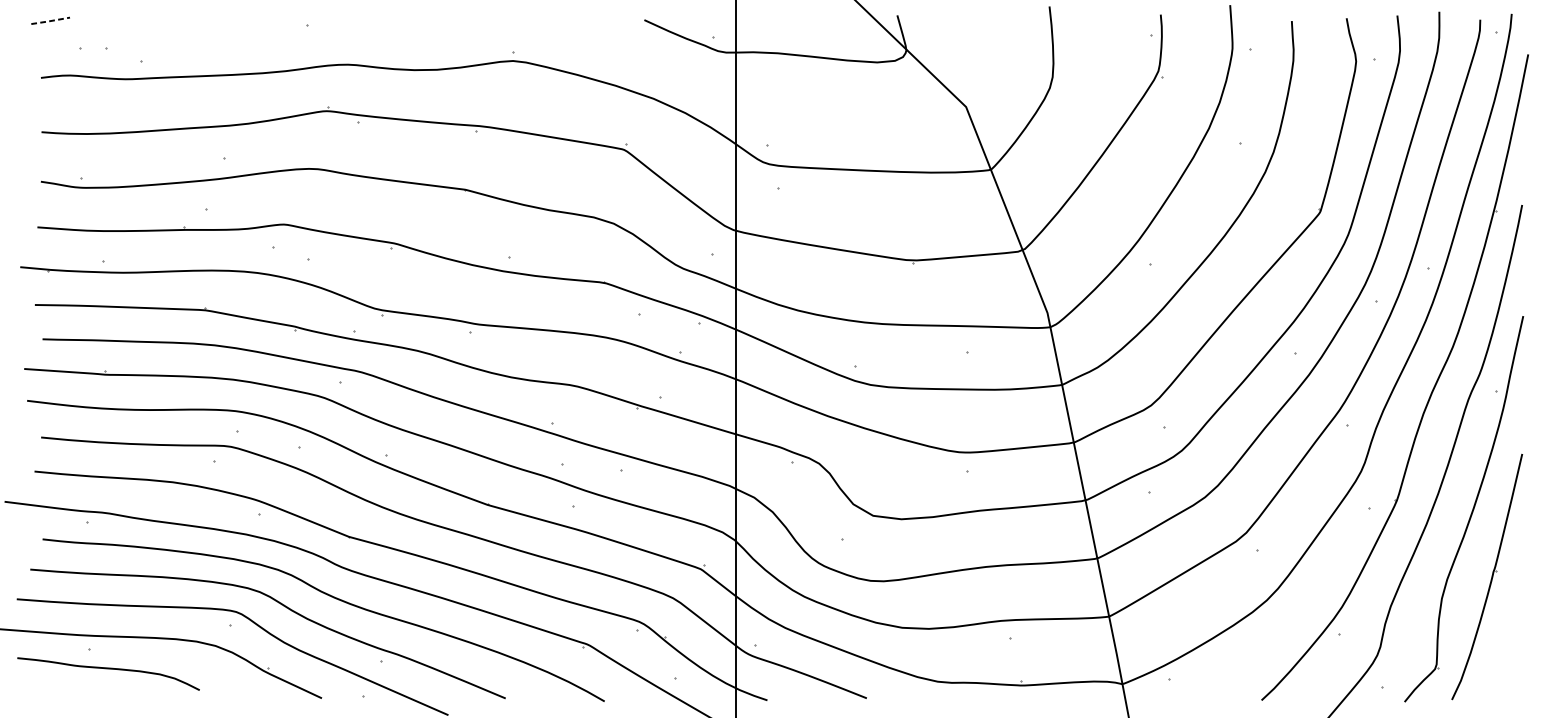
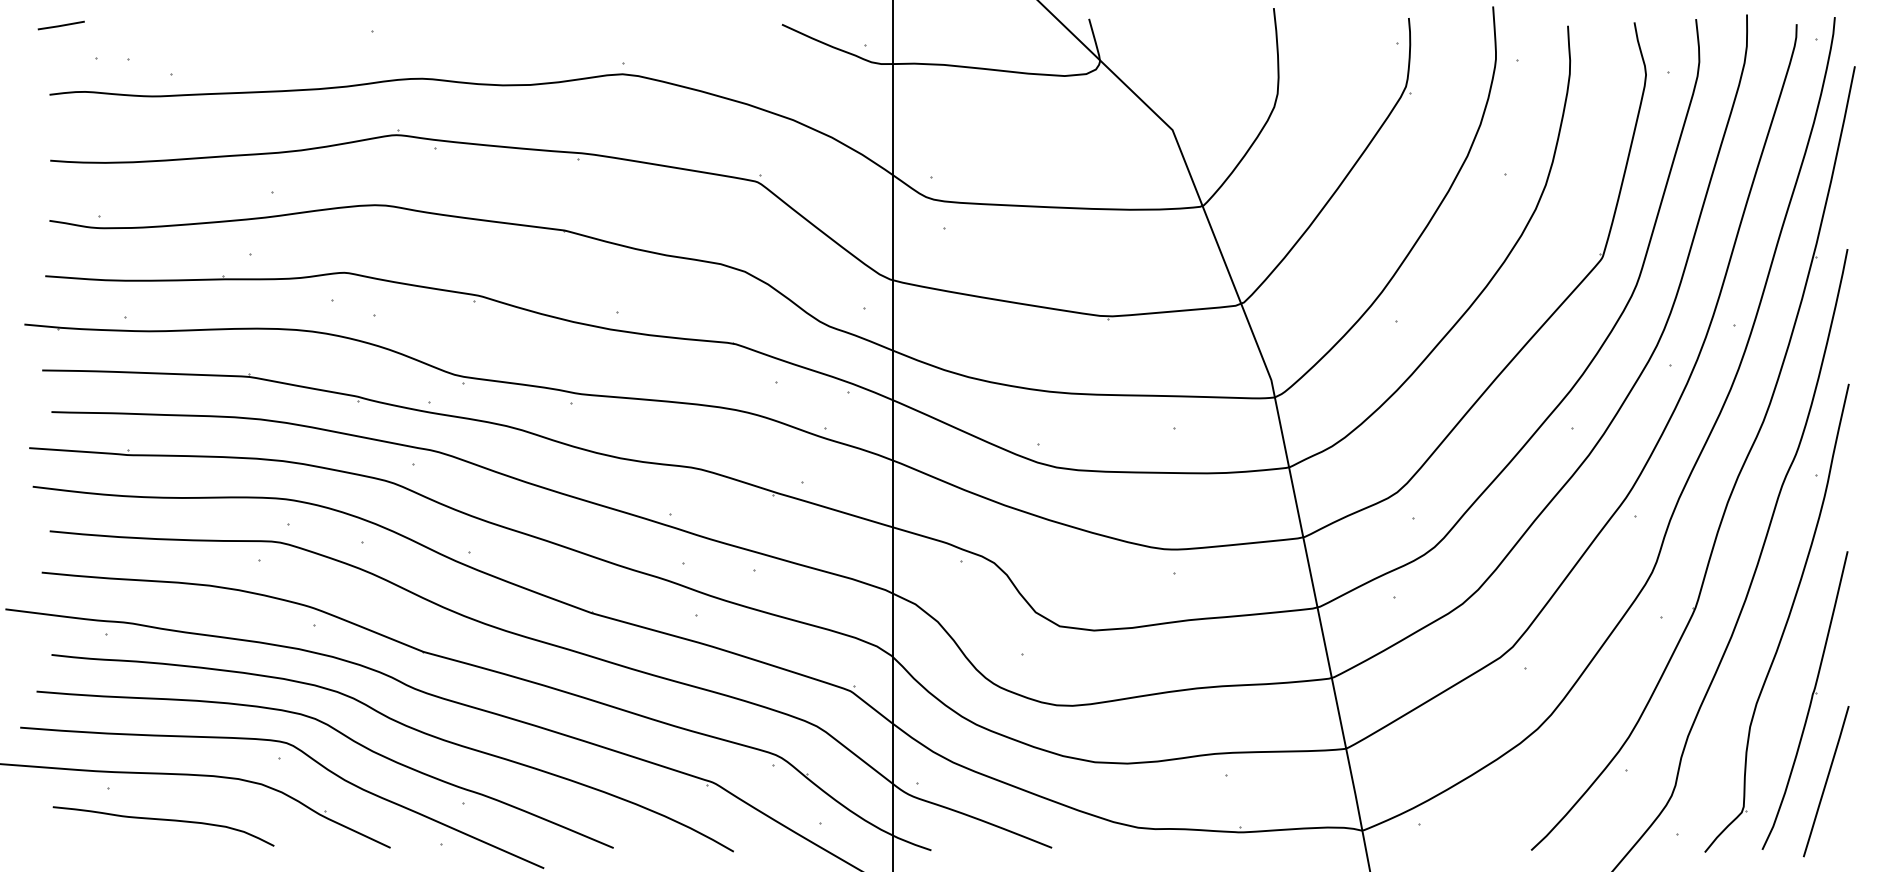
line: (50, 20) -> (61, 25), dashed -> solid
line: (1504, 643) -> (1826, 781), added
curve: (108, 669) -> (163, 820), moved

